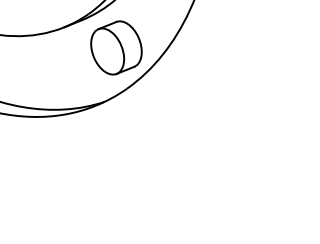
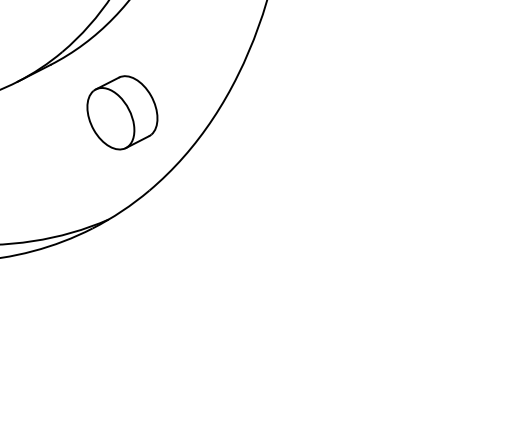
part: (116, 47) -> (122, 111), size x0.7

